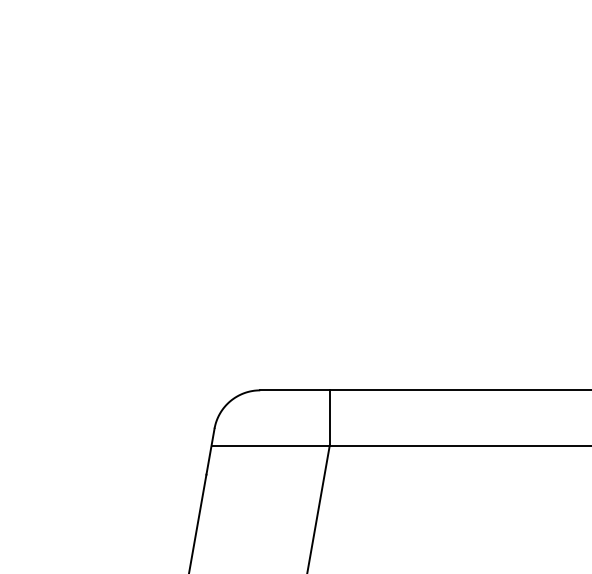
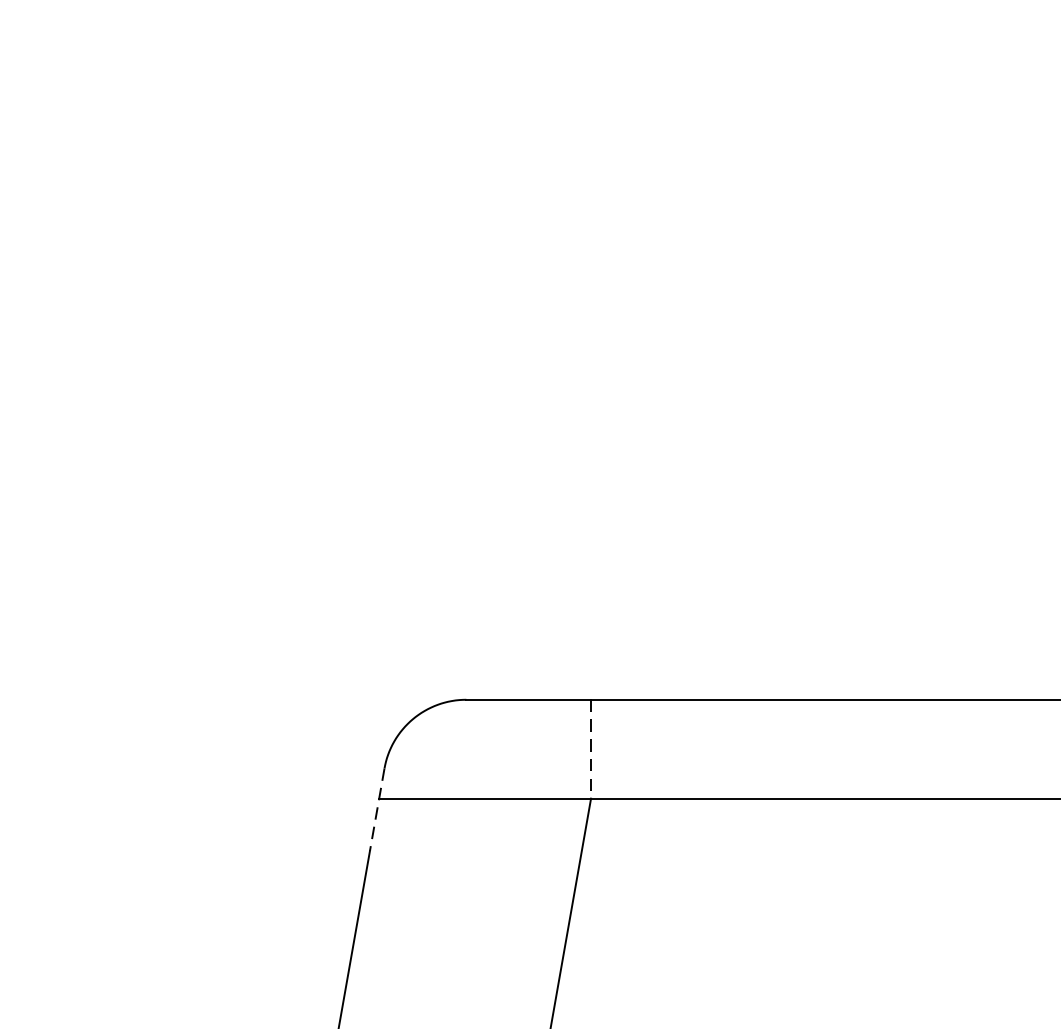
line: (329, 417) -> (590, 748), solid -> dashed
line: (210, 452) -> (377, 811), solid -> dashed

